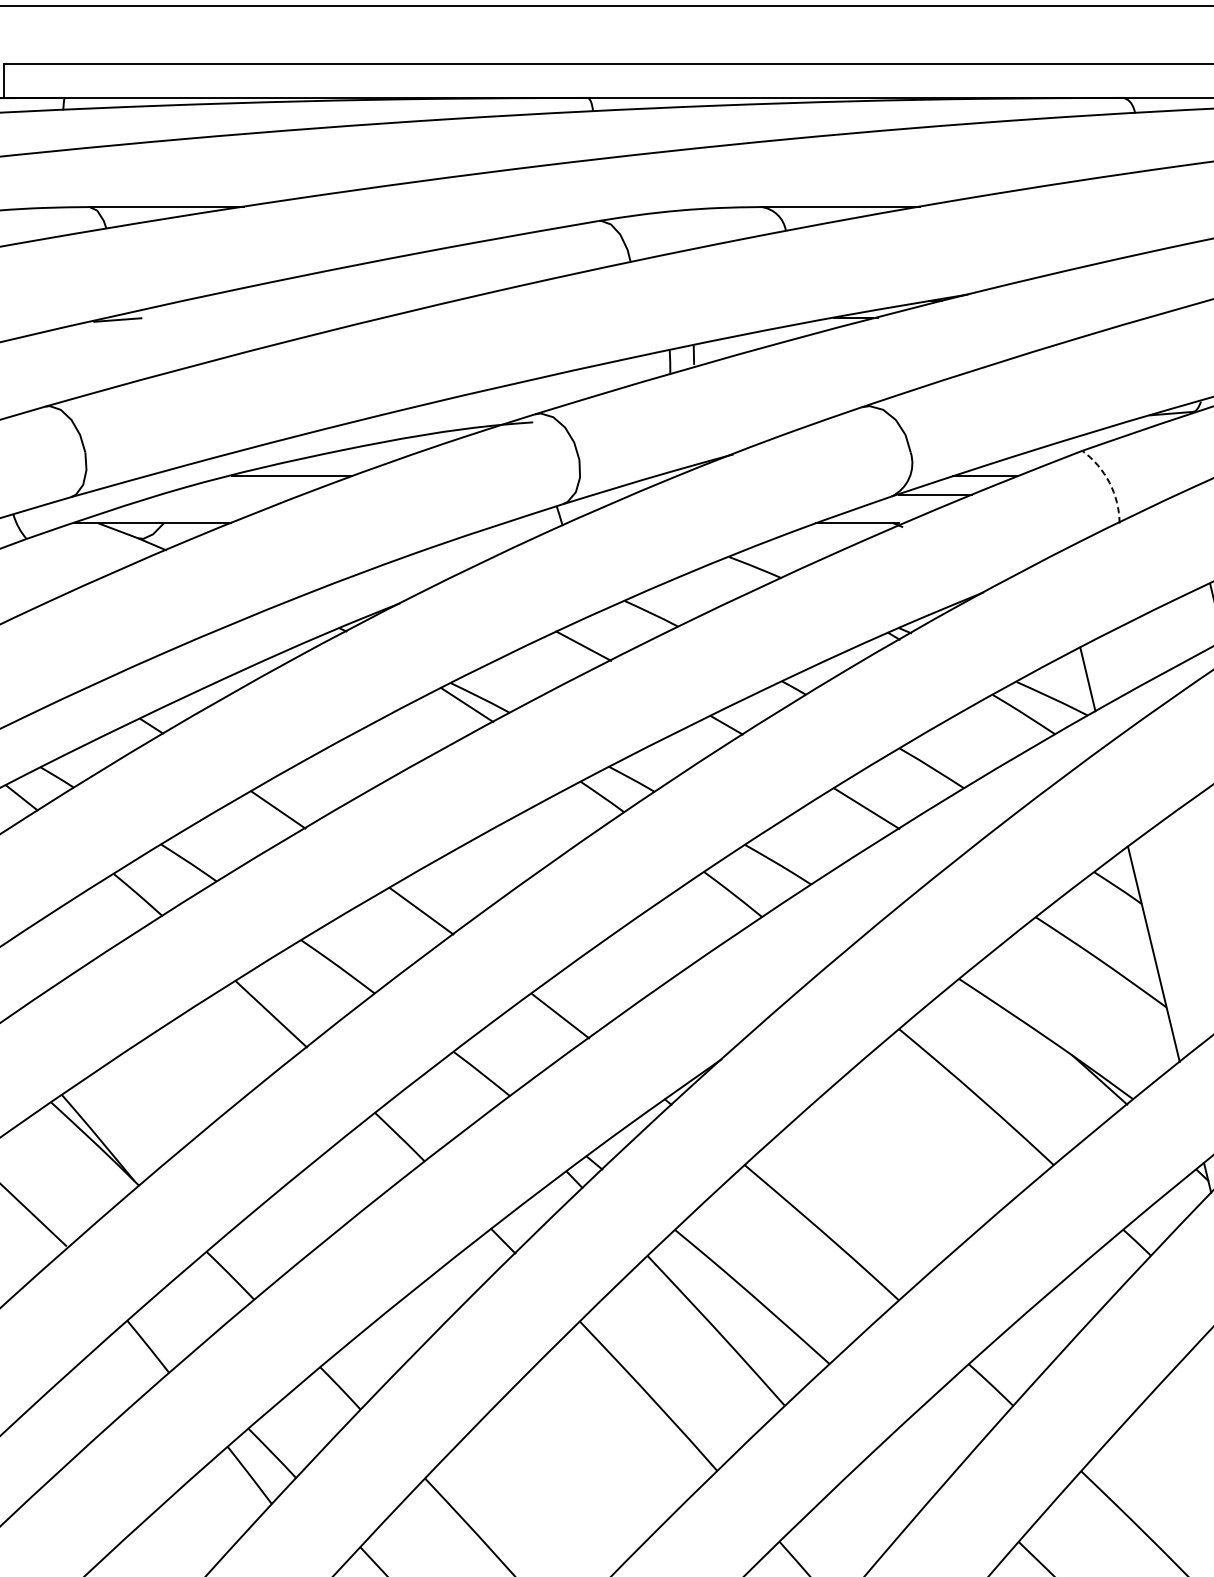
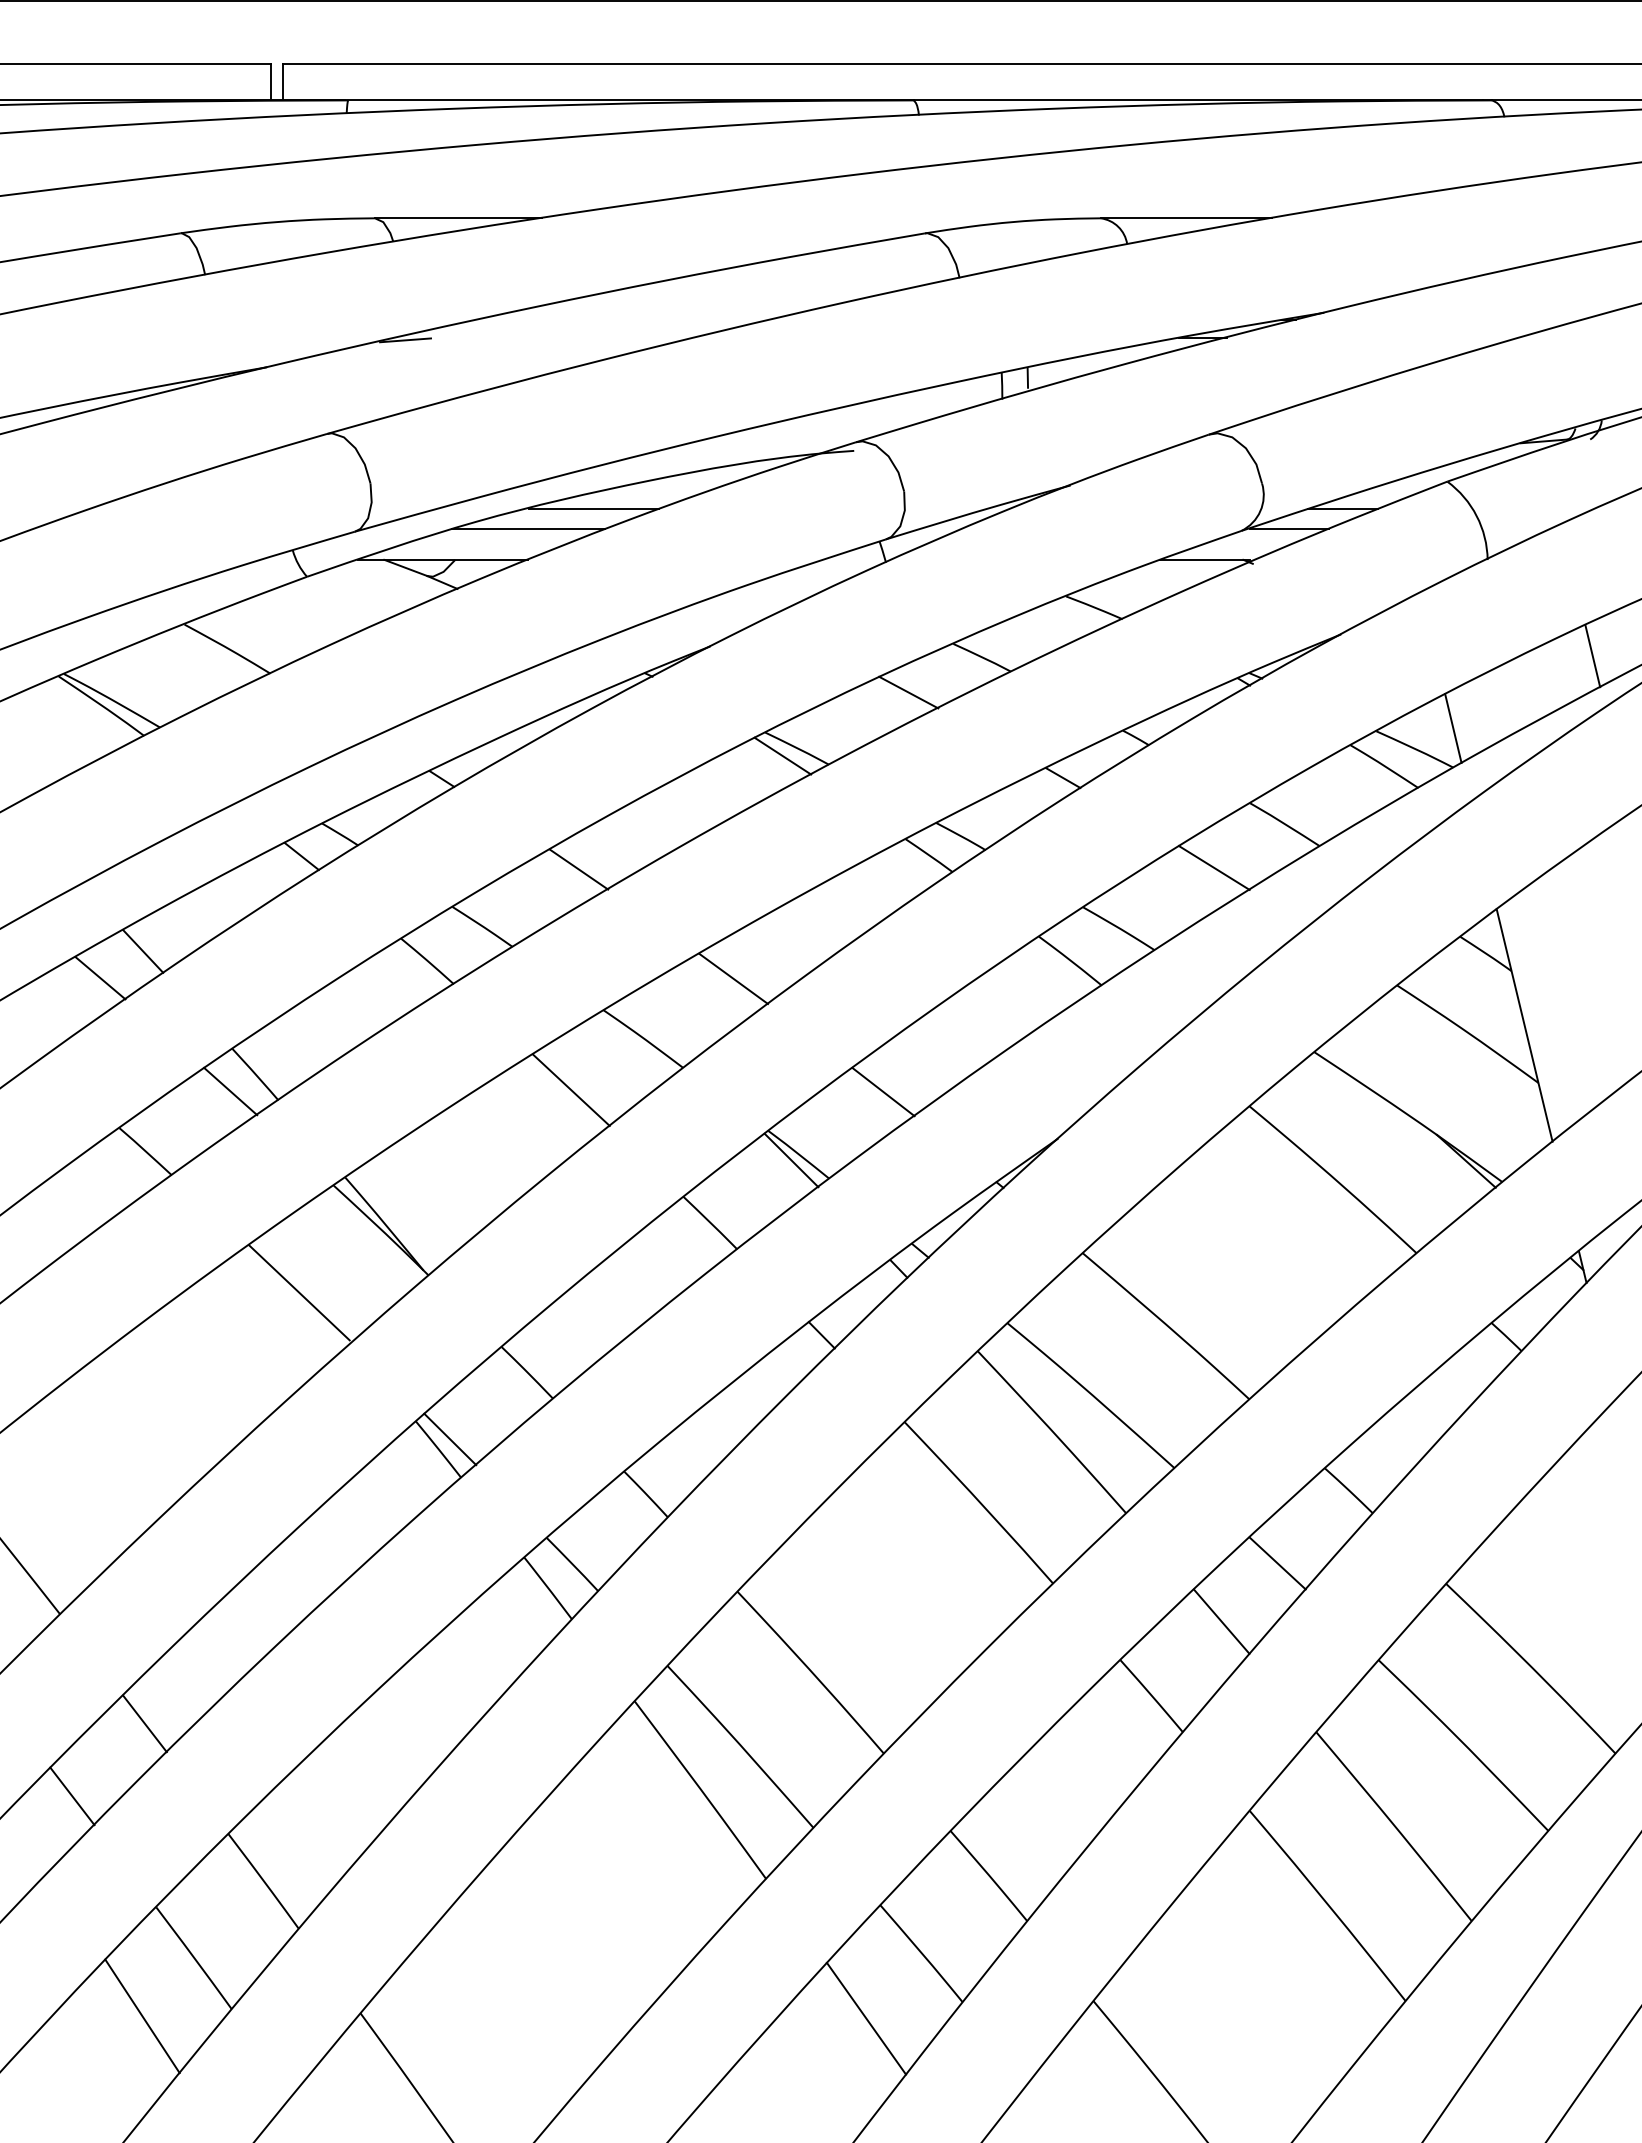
arc: (1109, 483) -> (1476, 516), dashed -> solid
line: (230, 495) -> (527, 529), added
line: (475, 1079) -> (791, 1160), added
line: (159, 1337) -> (450, 1439), added
line: (925, 1452) -> (1277, 1563), added
line: (873, 1506) -> (1221, 1621), added

